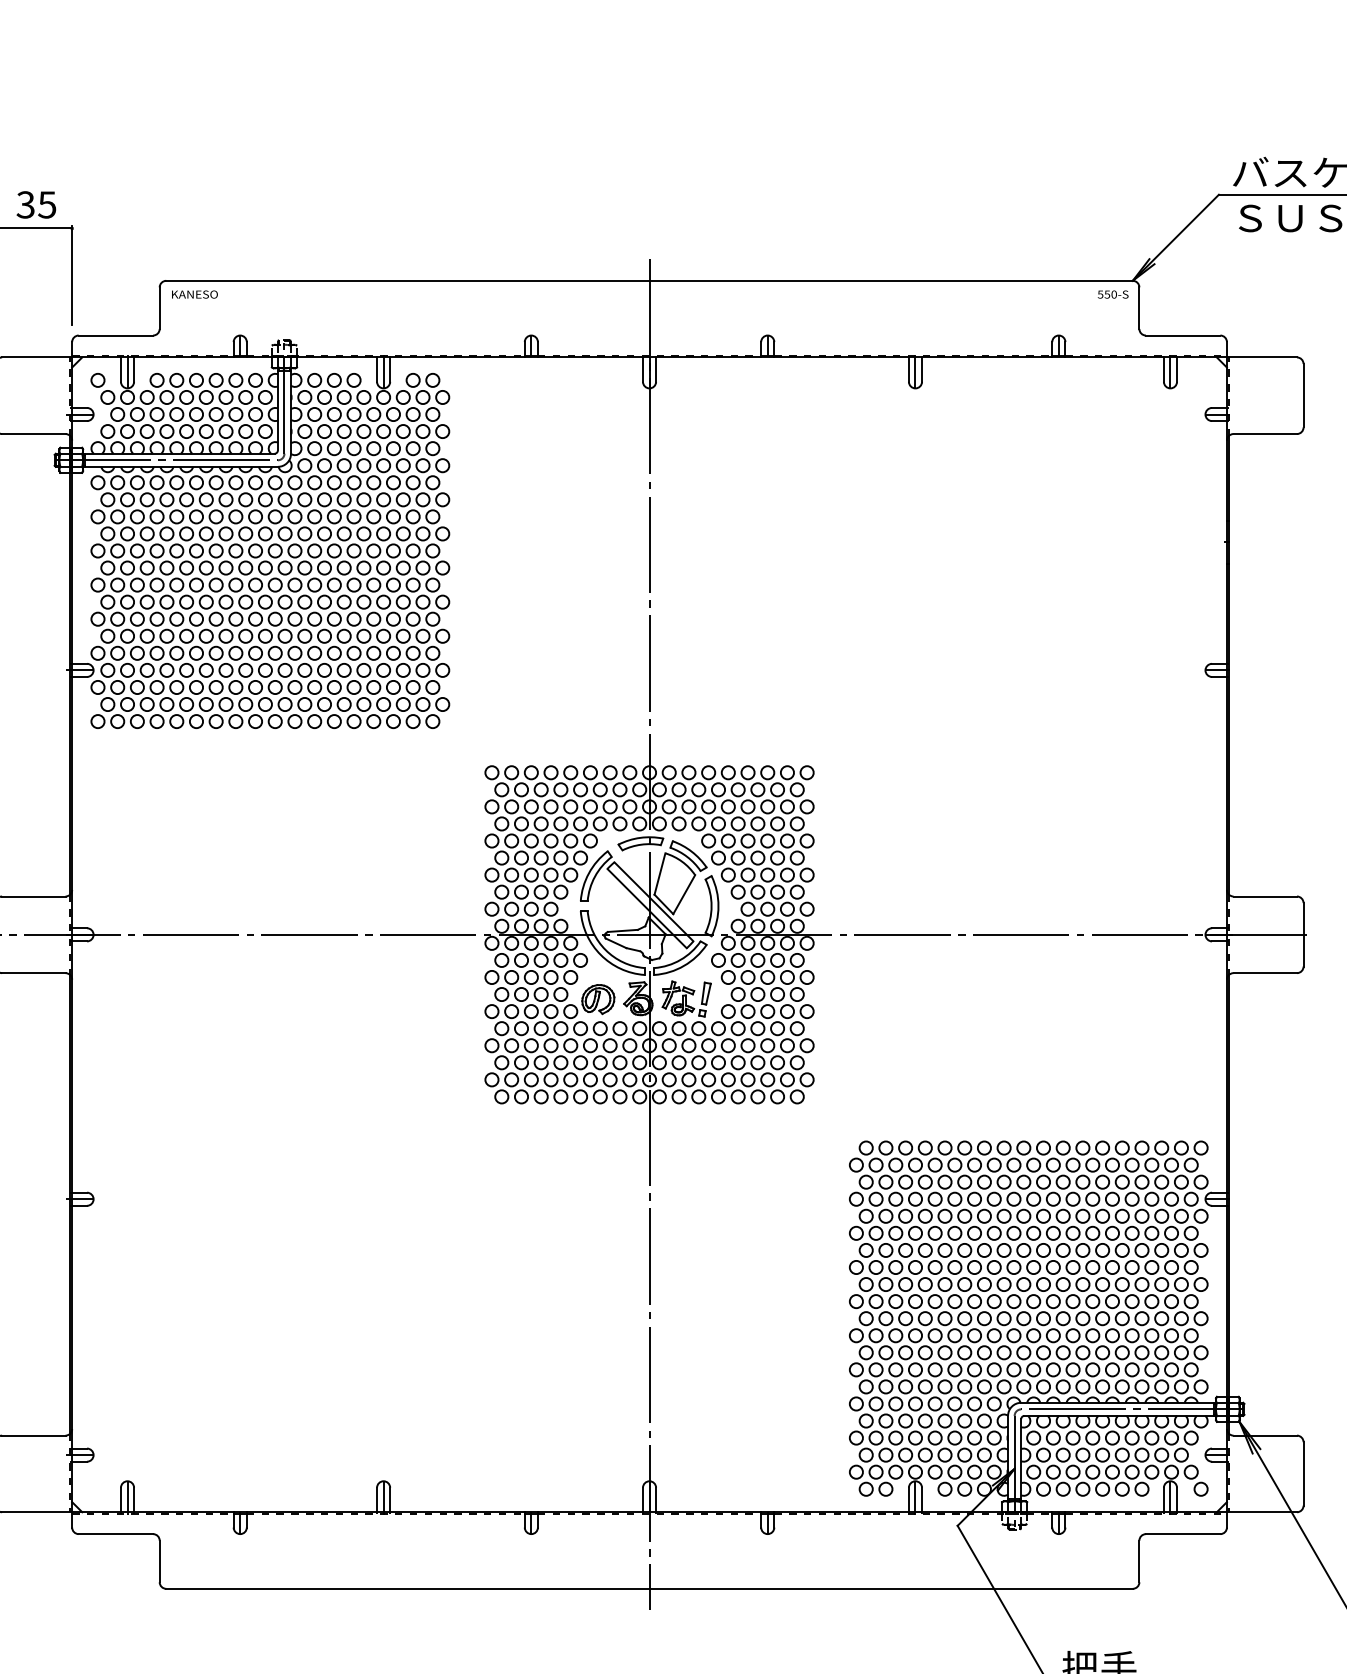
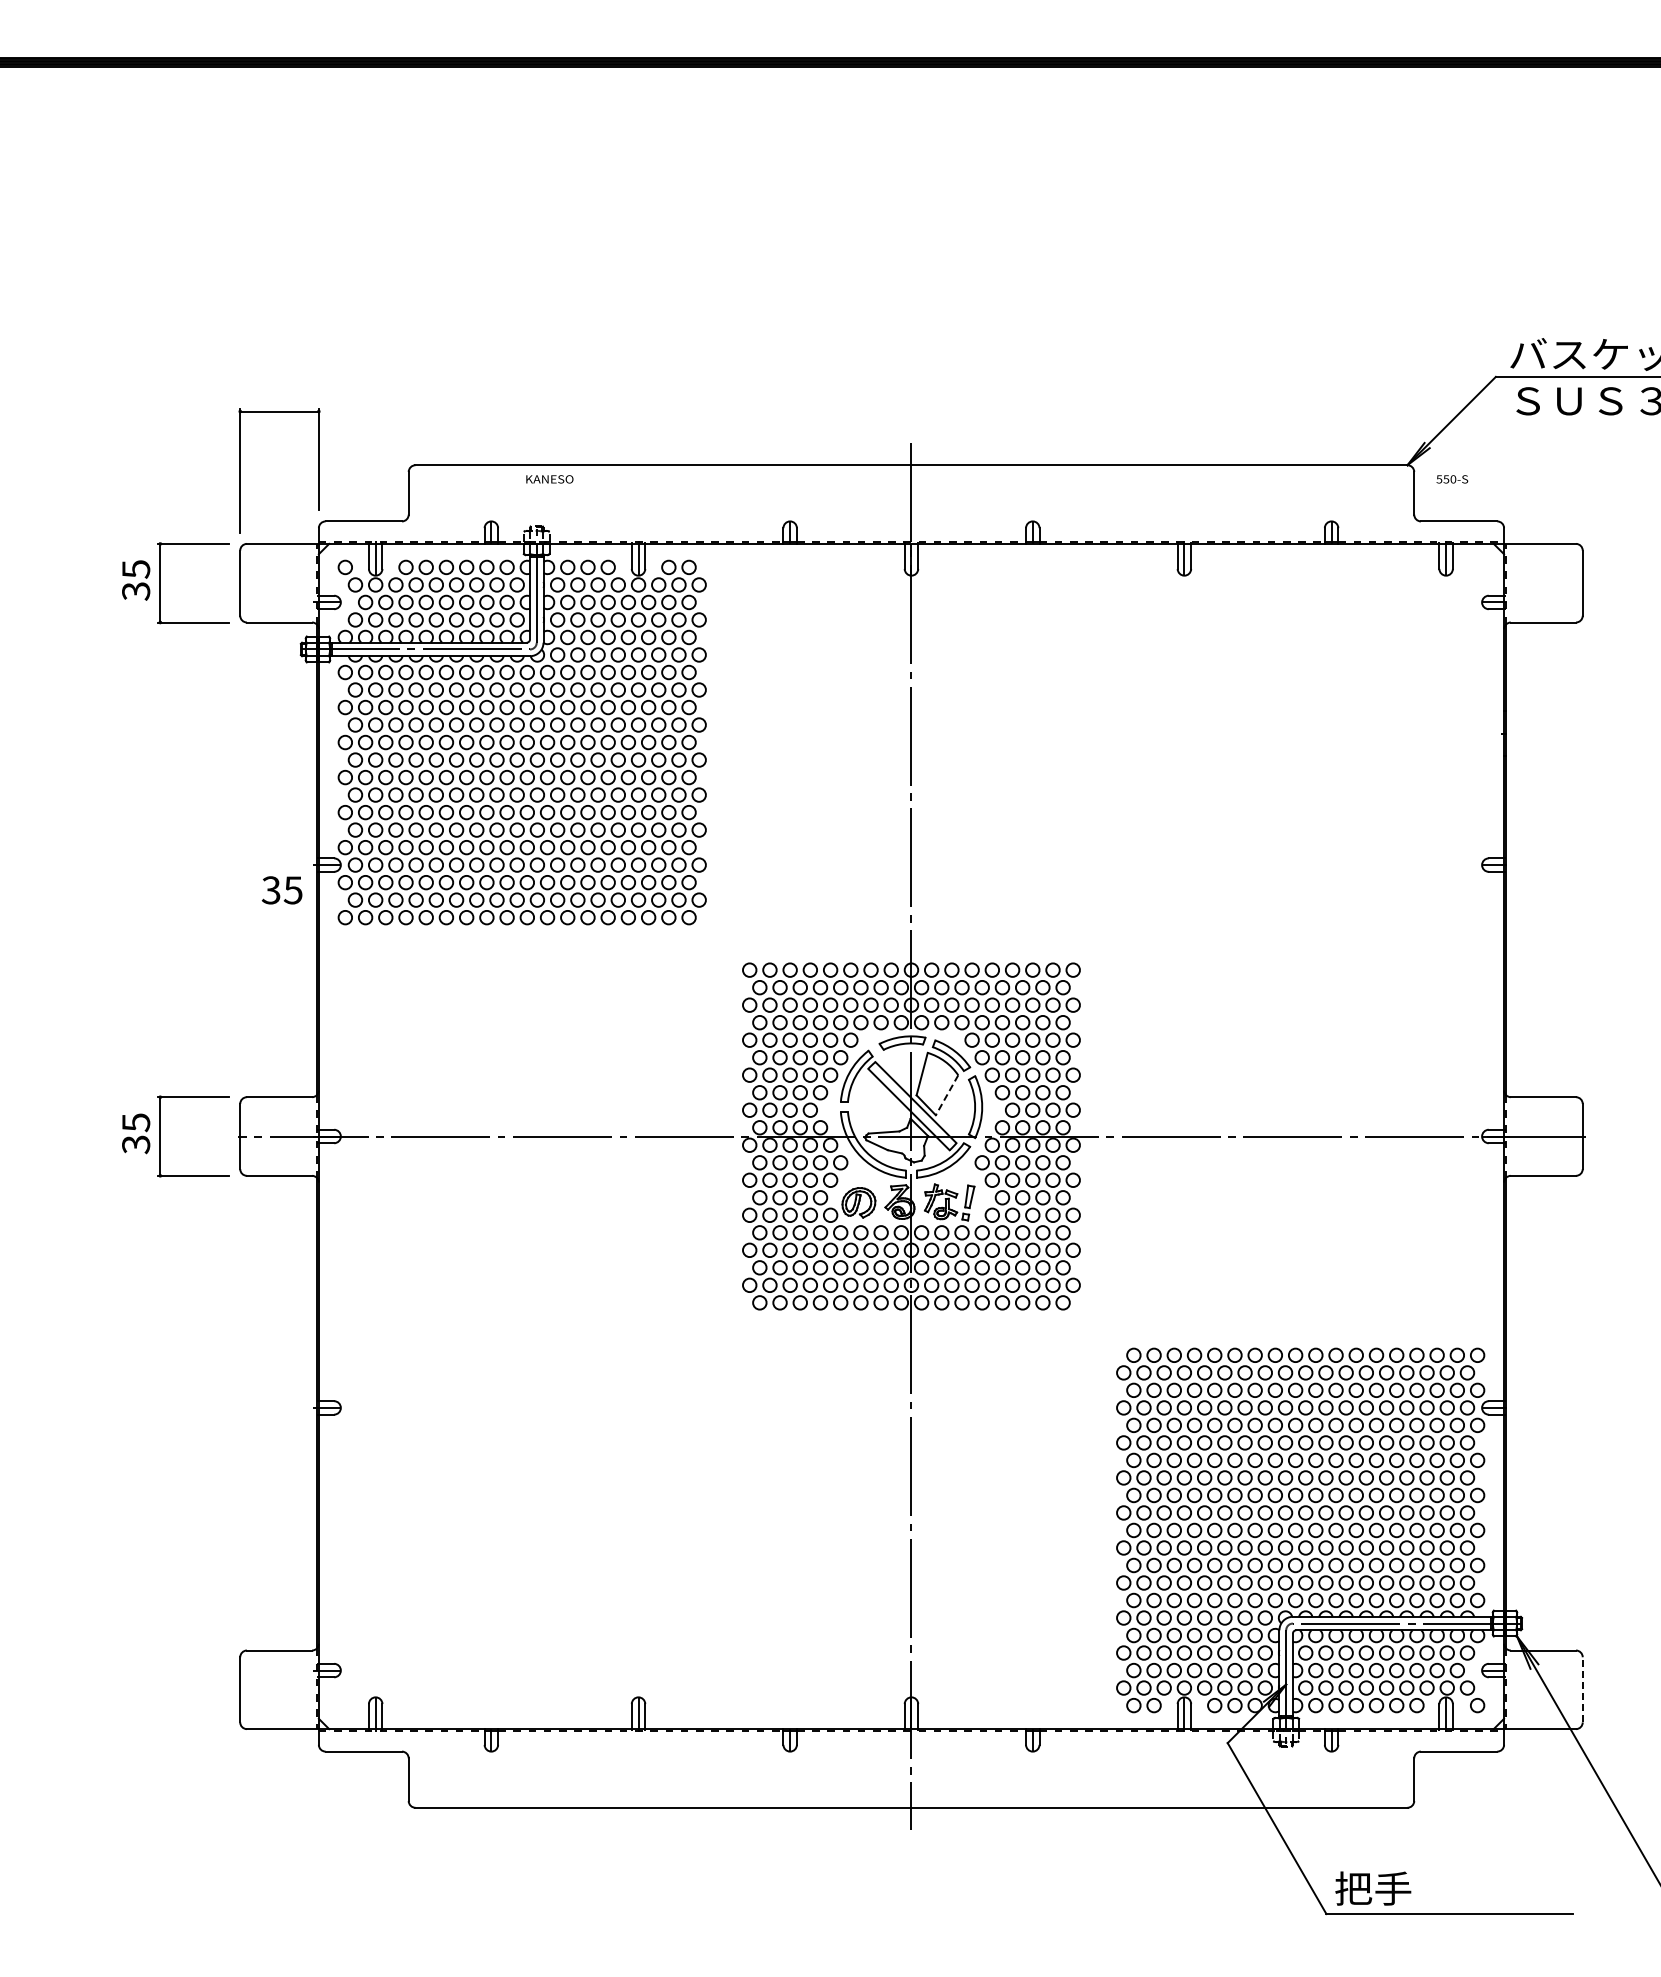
text: (35, 205) -> (281, 890), moved
text: (194, 294) -> (549, 479), moved
text: (1113, 294) -> (1452, 479), moved
line: (684, 894) -> (947, 1095), solid -> dashed
line: (1303, 1473) -> (1582, 1689), solid -> dashed

